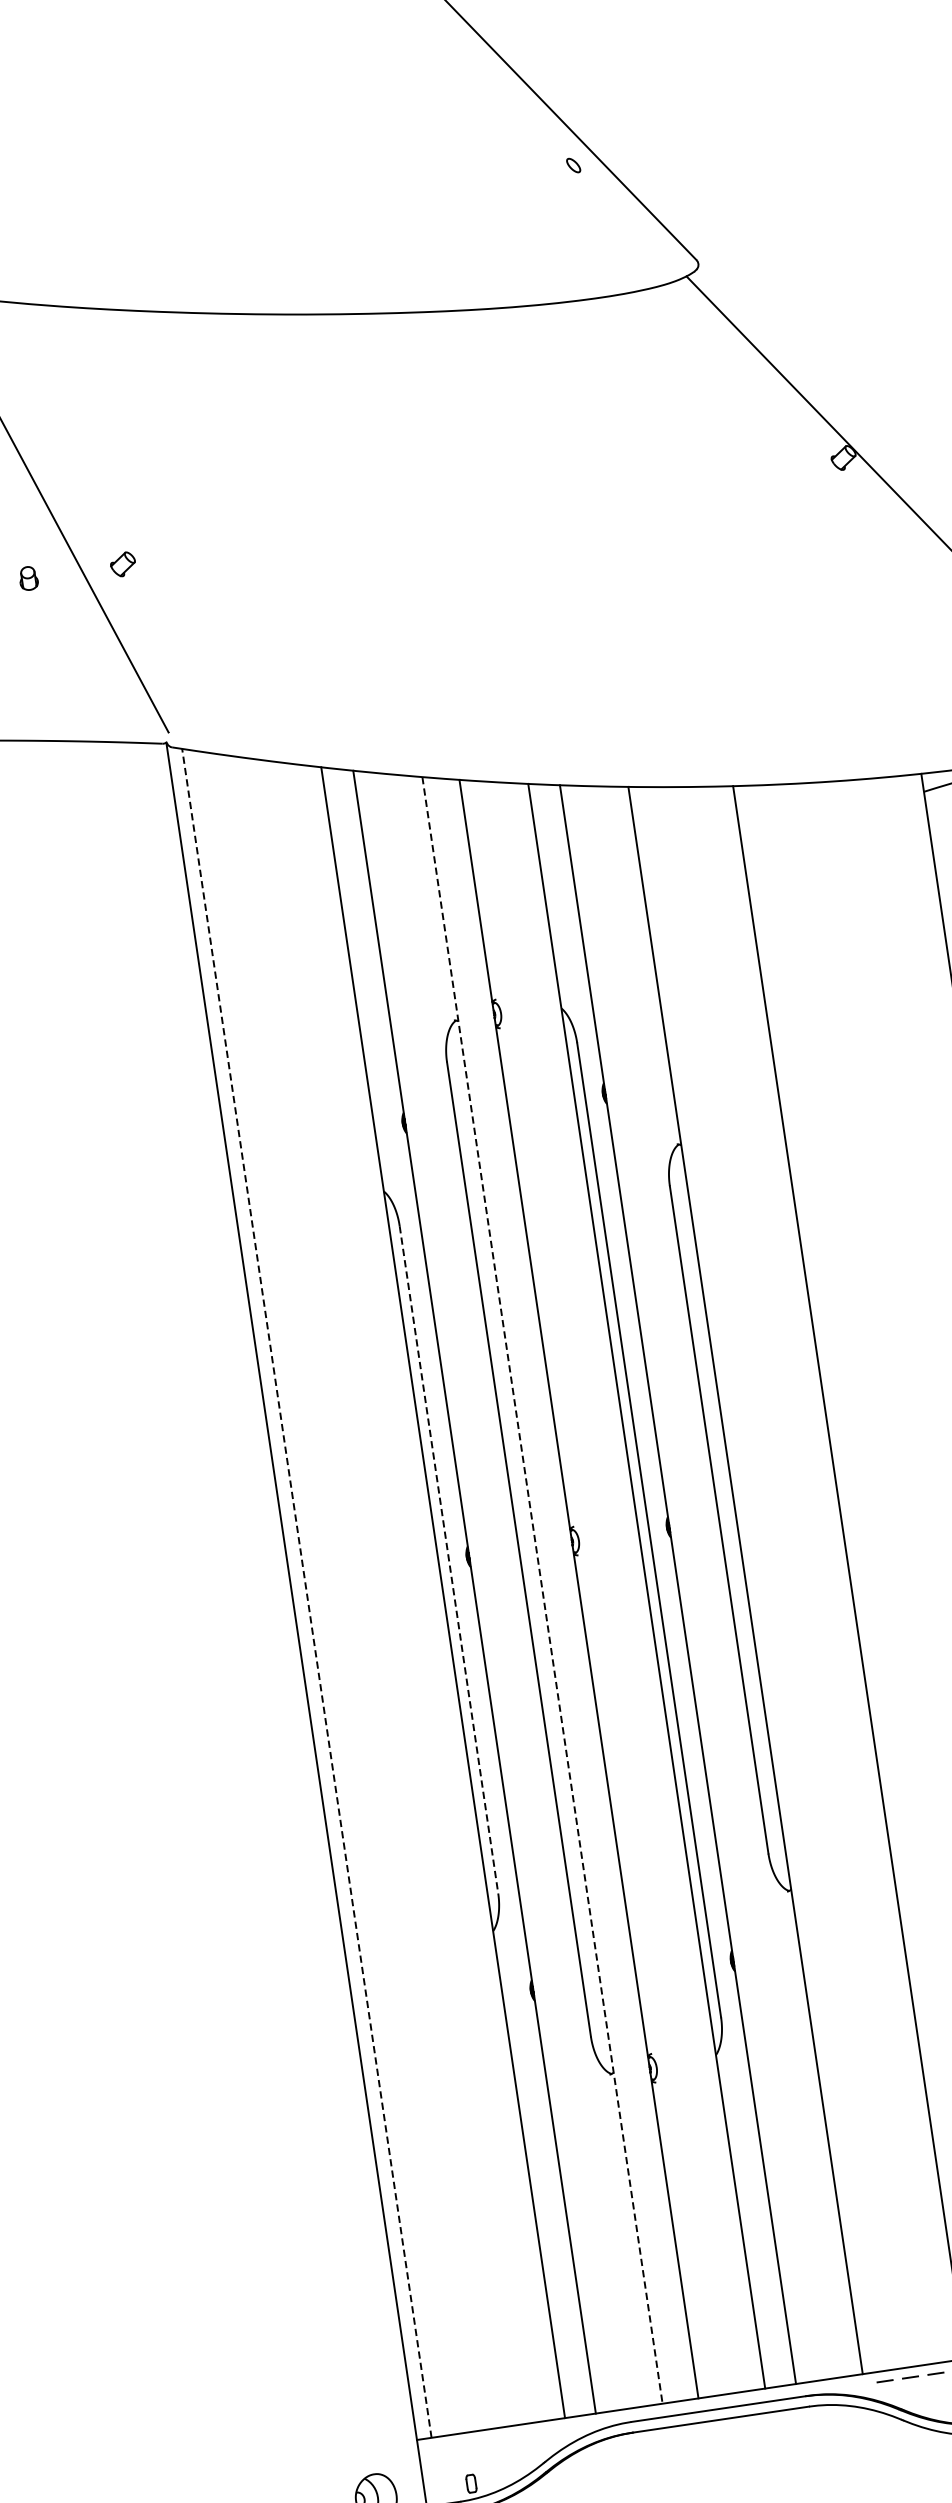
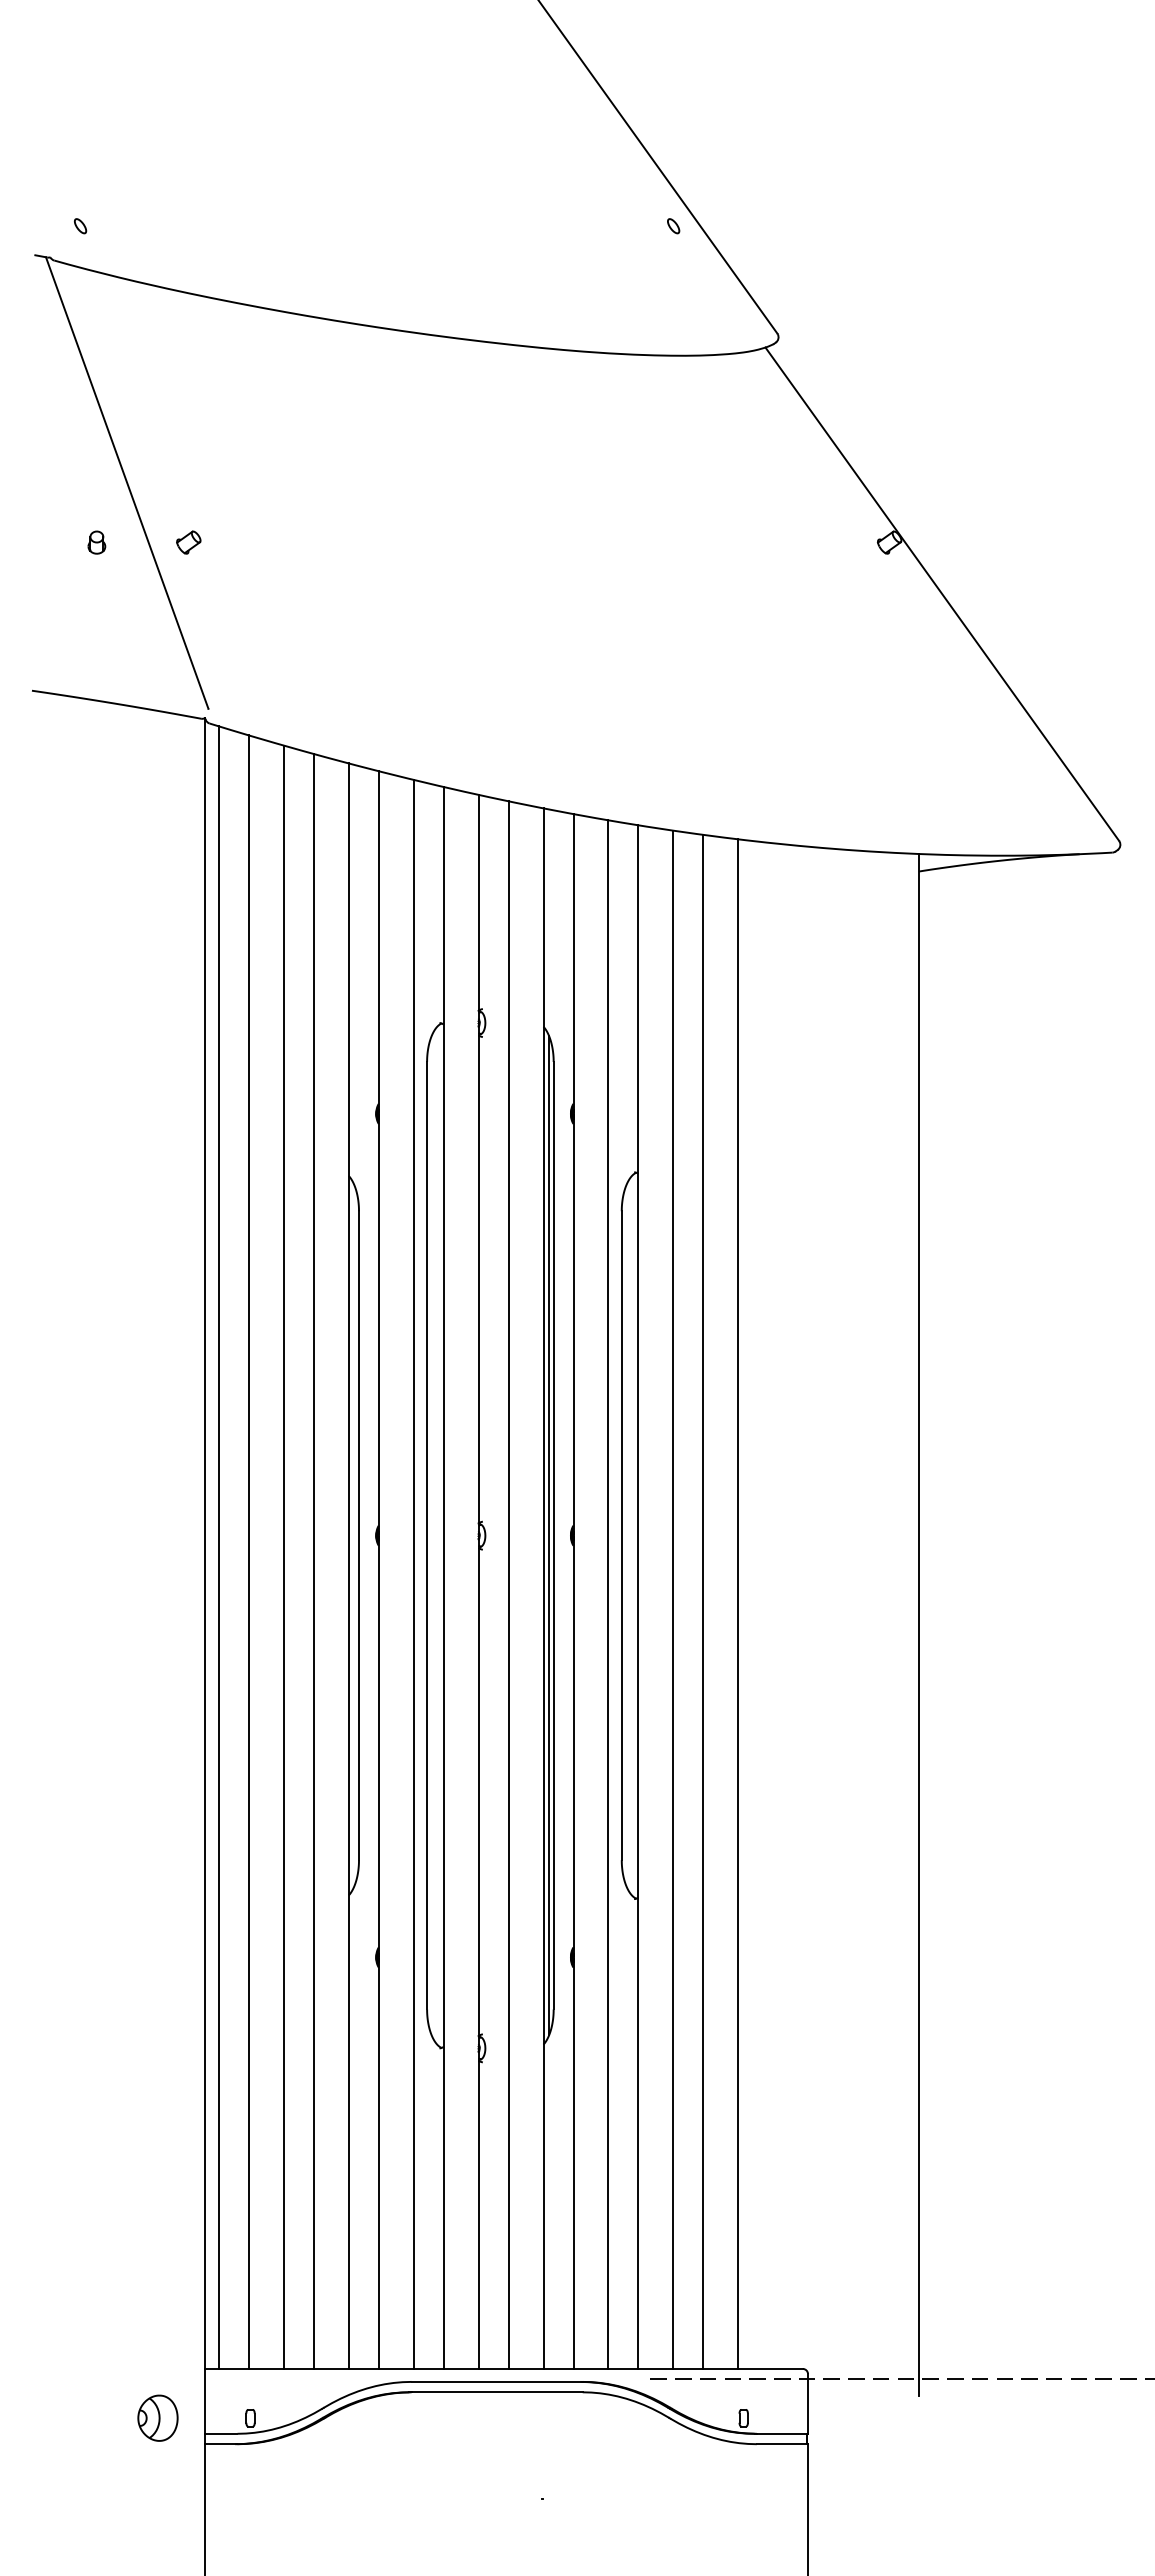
line: (644, 1530) -> (549, 1535), added
line: (449, 1560) -> (359, 1536), dashed -> solid
line: (813, 1575) -> (703, 1601), added
line: (782, 1577) -> (673, 1599), added
line: (714, 1582) -> (608, 1594), added
line: (610, 1587) -> (508, 1584), added
line: (542, 1589) -> (443, 1577), dashed -> solid
line: (510, 1590) -> (413, 1573), added
line: (338, 1592) -> (249, 1551), added
line: (374, 1592) -> (283, 1556), added
line: (307, 1593) -> (219, 1547), dashed -> solid
line: (406, 1593) -> (313, 1561), added

